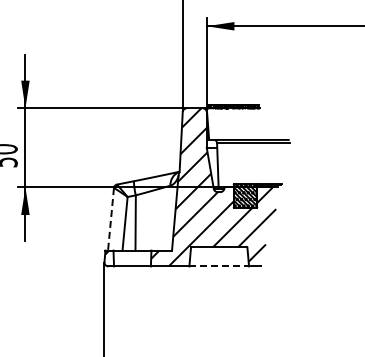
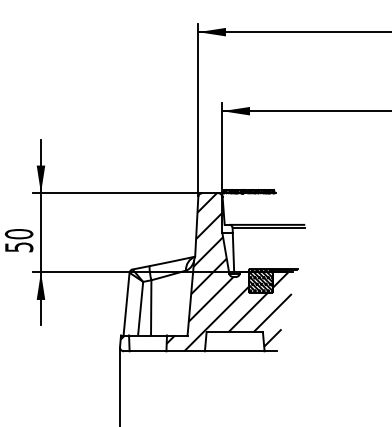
line: (110, 219) -> (126, 304), dashed -> solid
line: (218, 266) -> (234, 351), dashed -> solid

